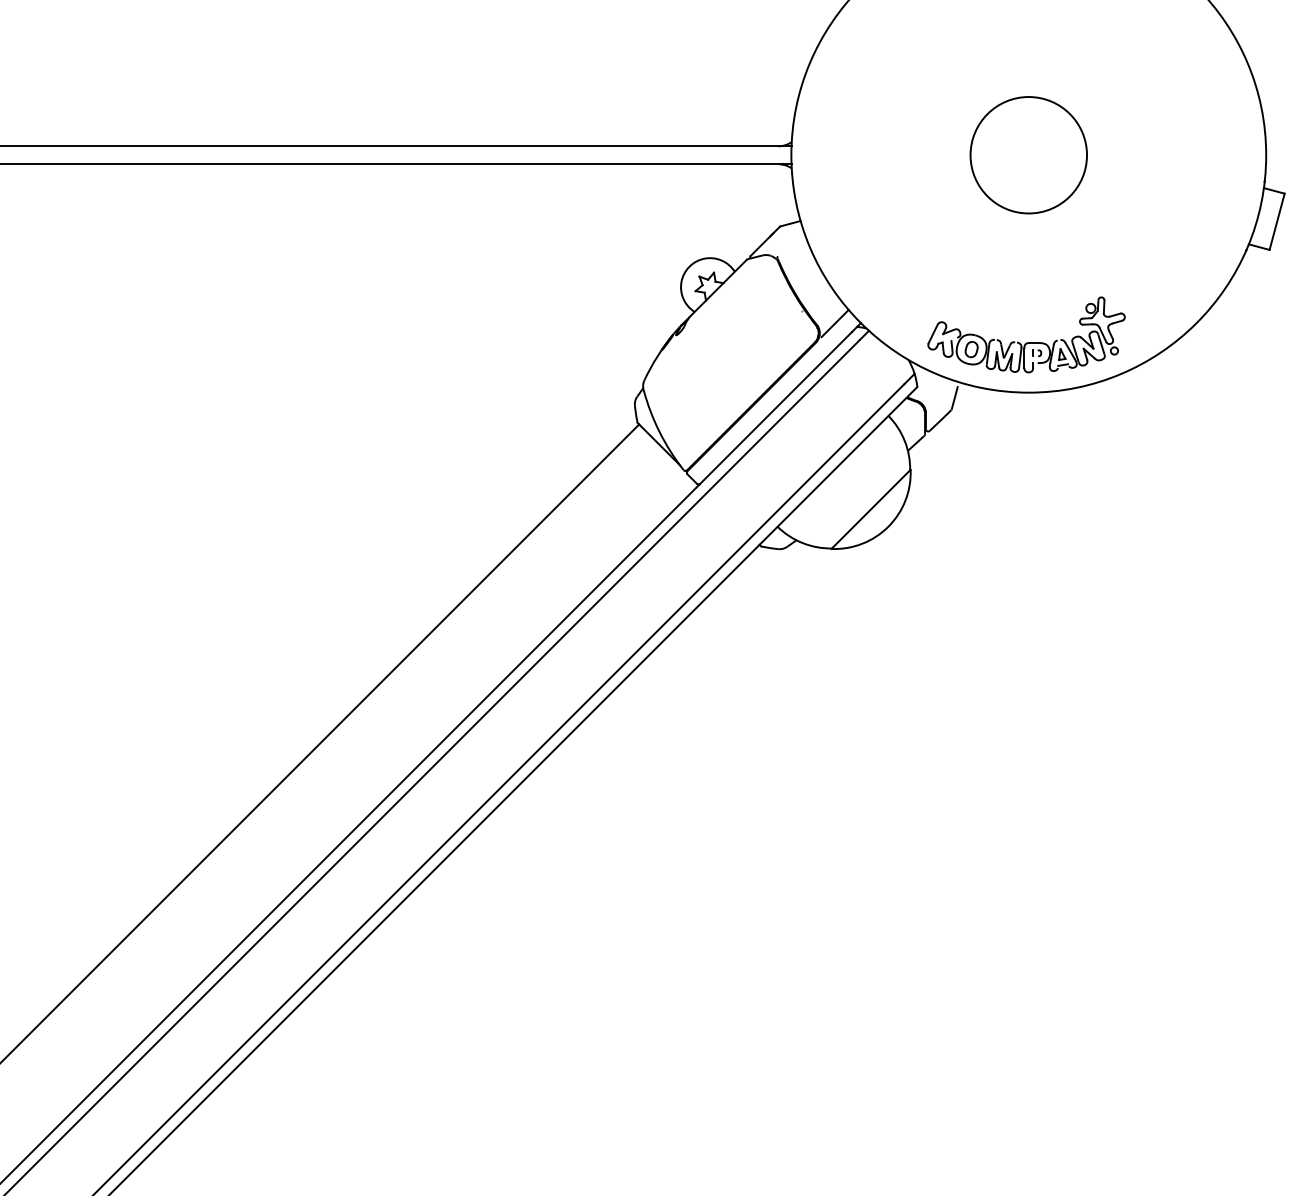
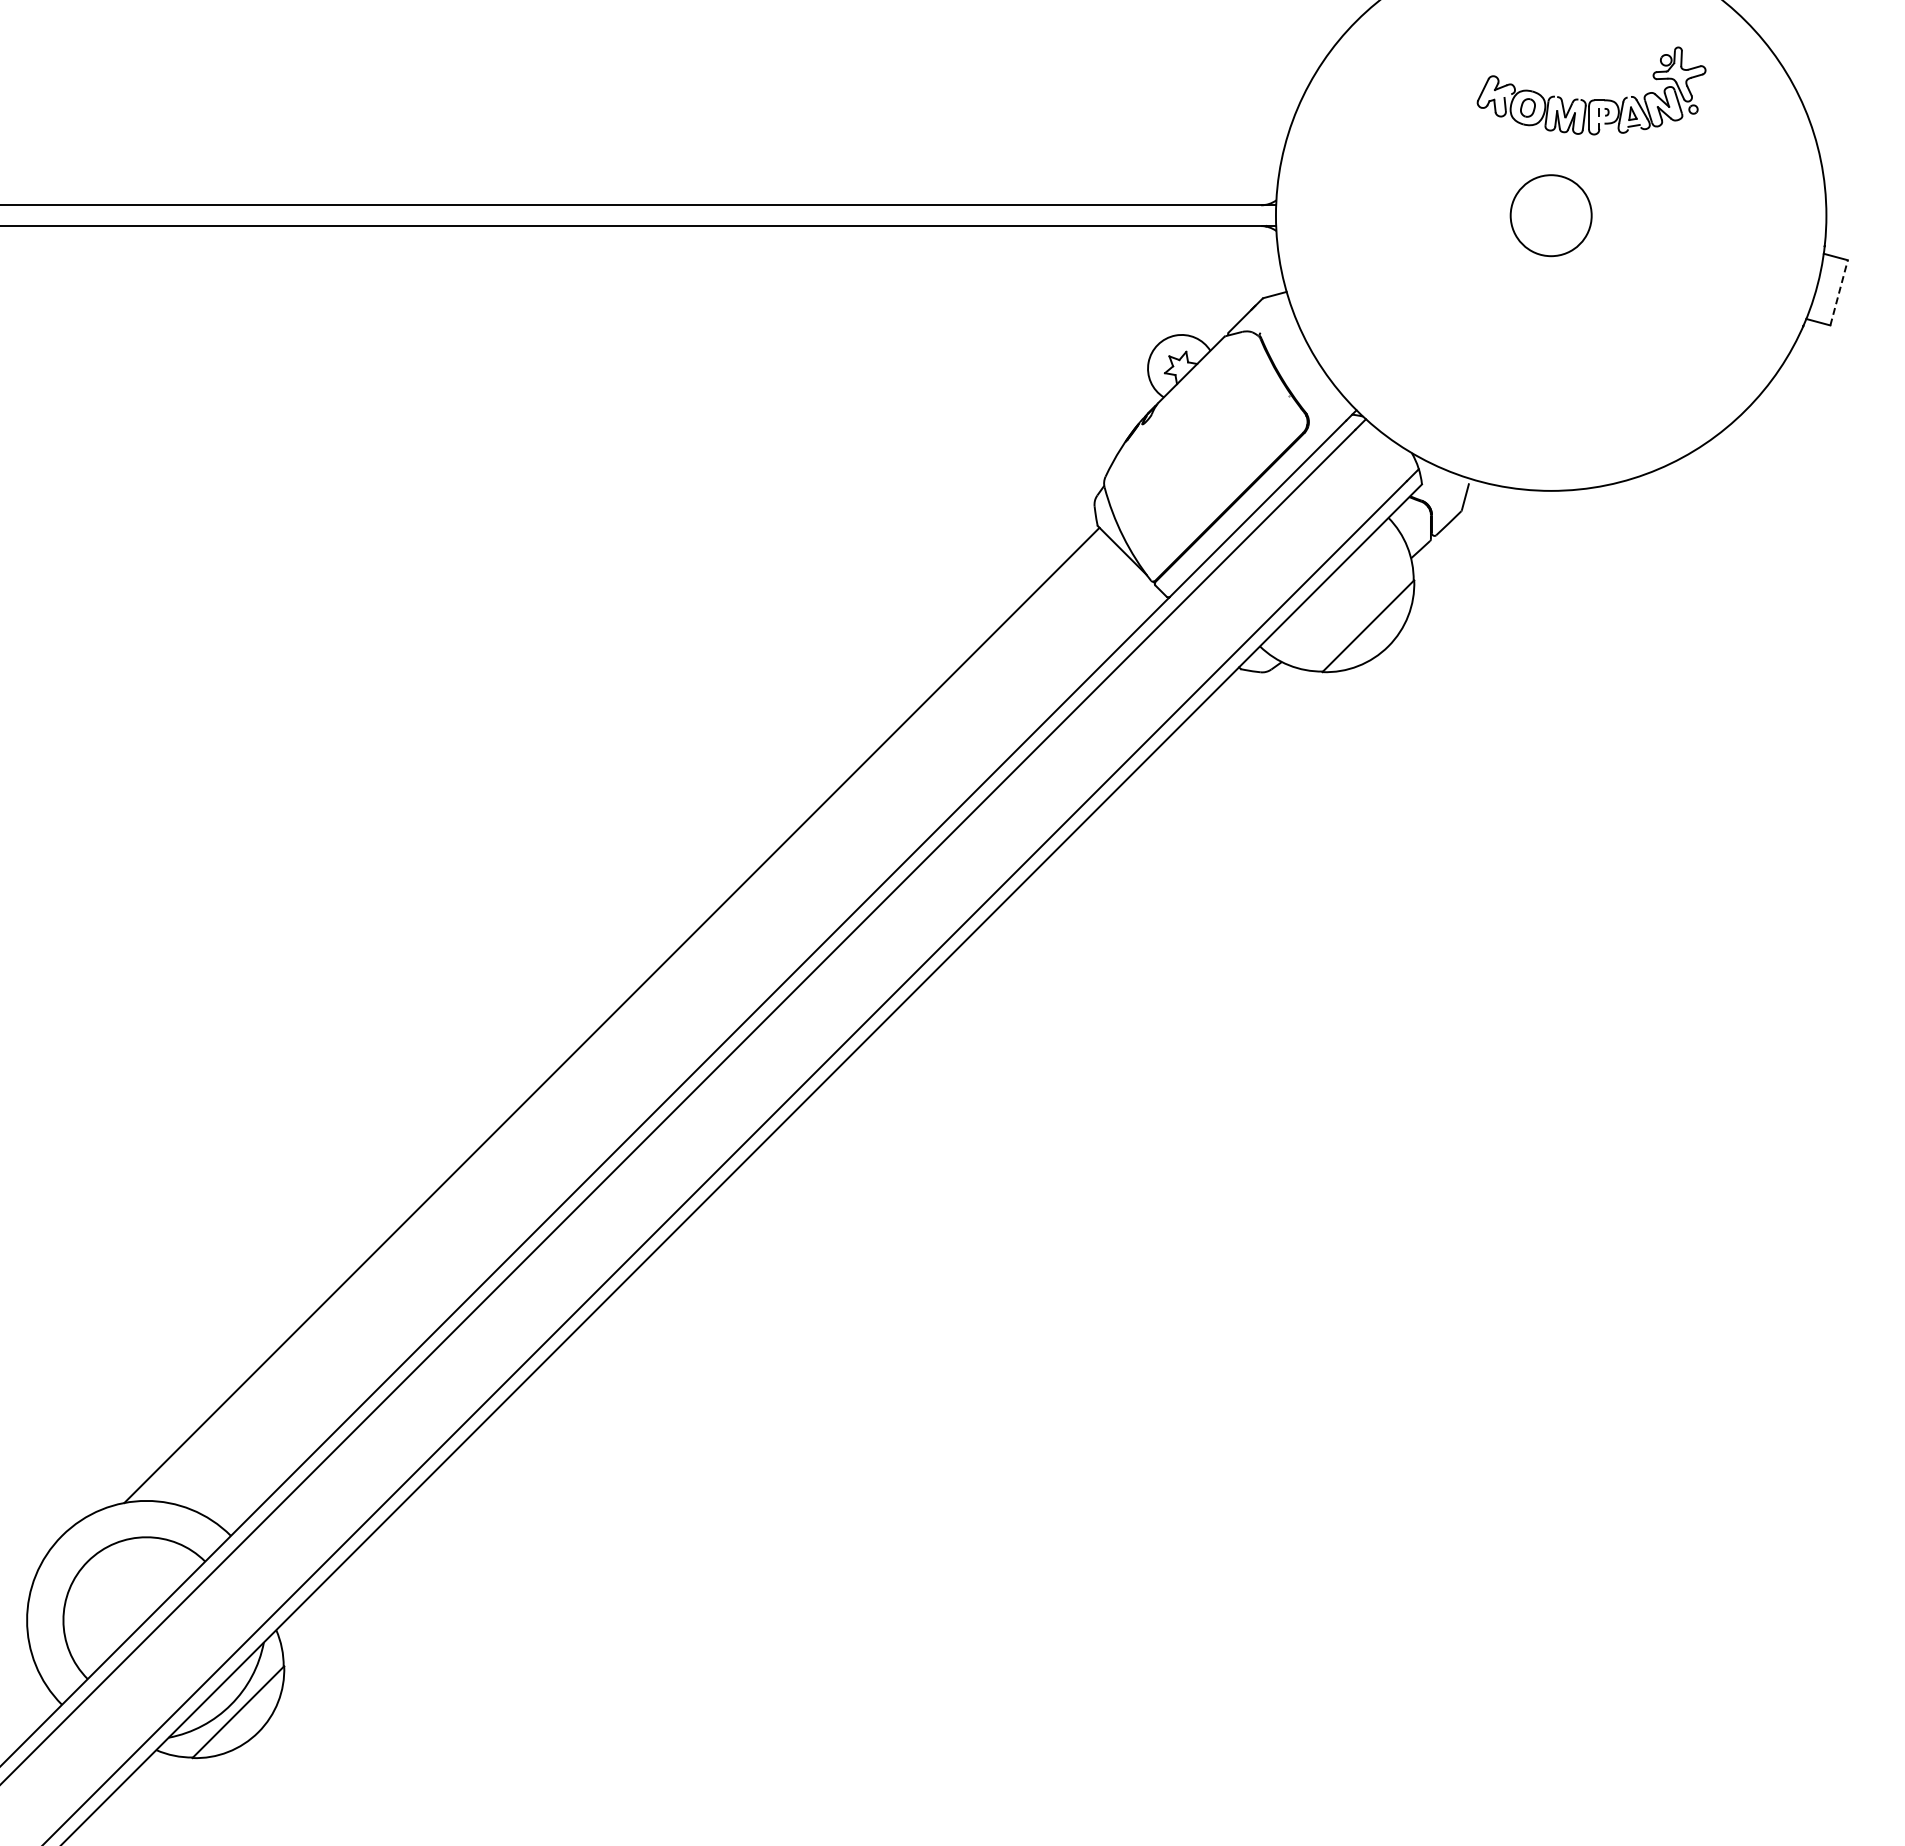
circle: (1028, 155) -> (1550, 215), size x0.6
line: (1277, 221) -> (1839, 292), solid -> dashed
line: (834, 323) -> (1326, 410), removed
part: (1027, 342) -> (1592, 99), moved

